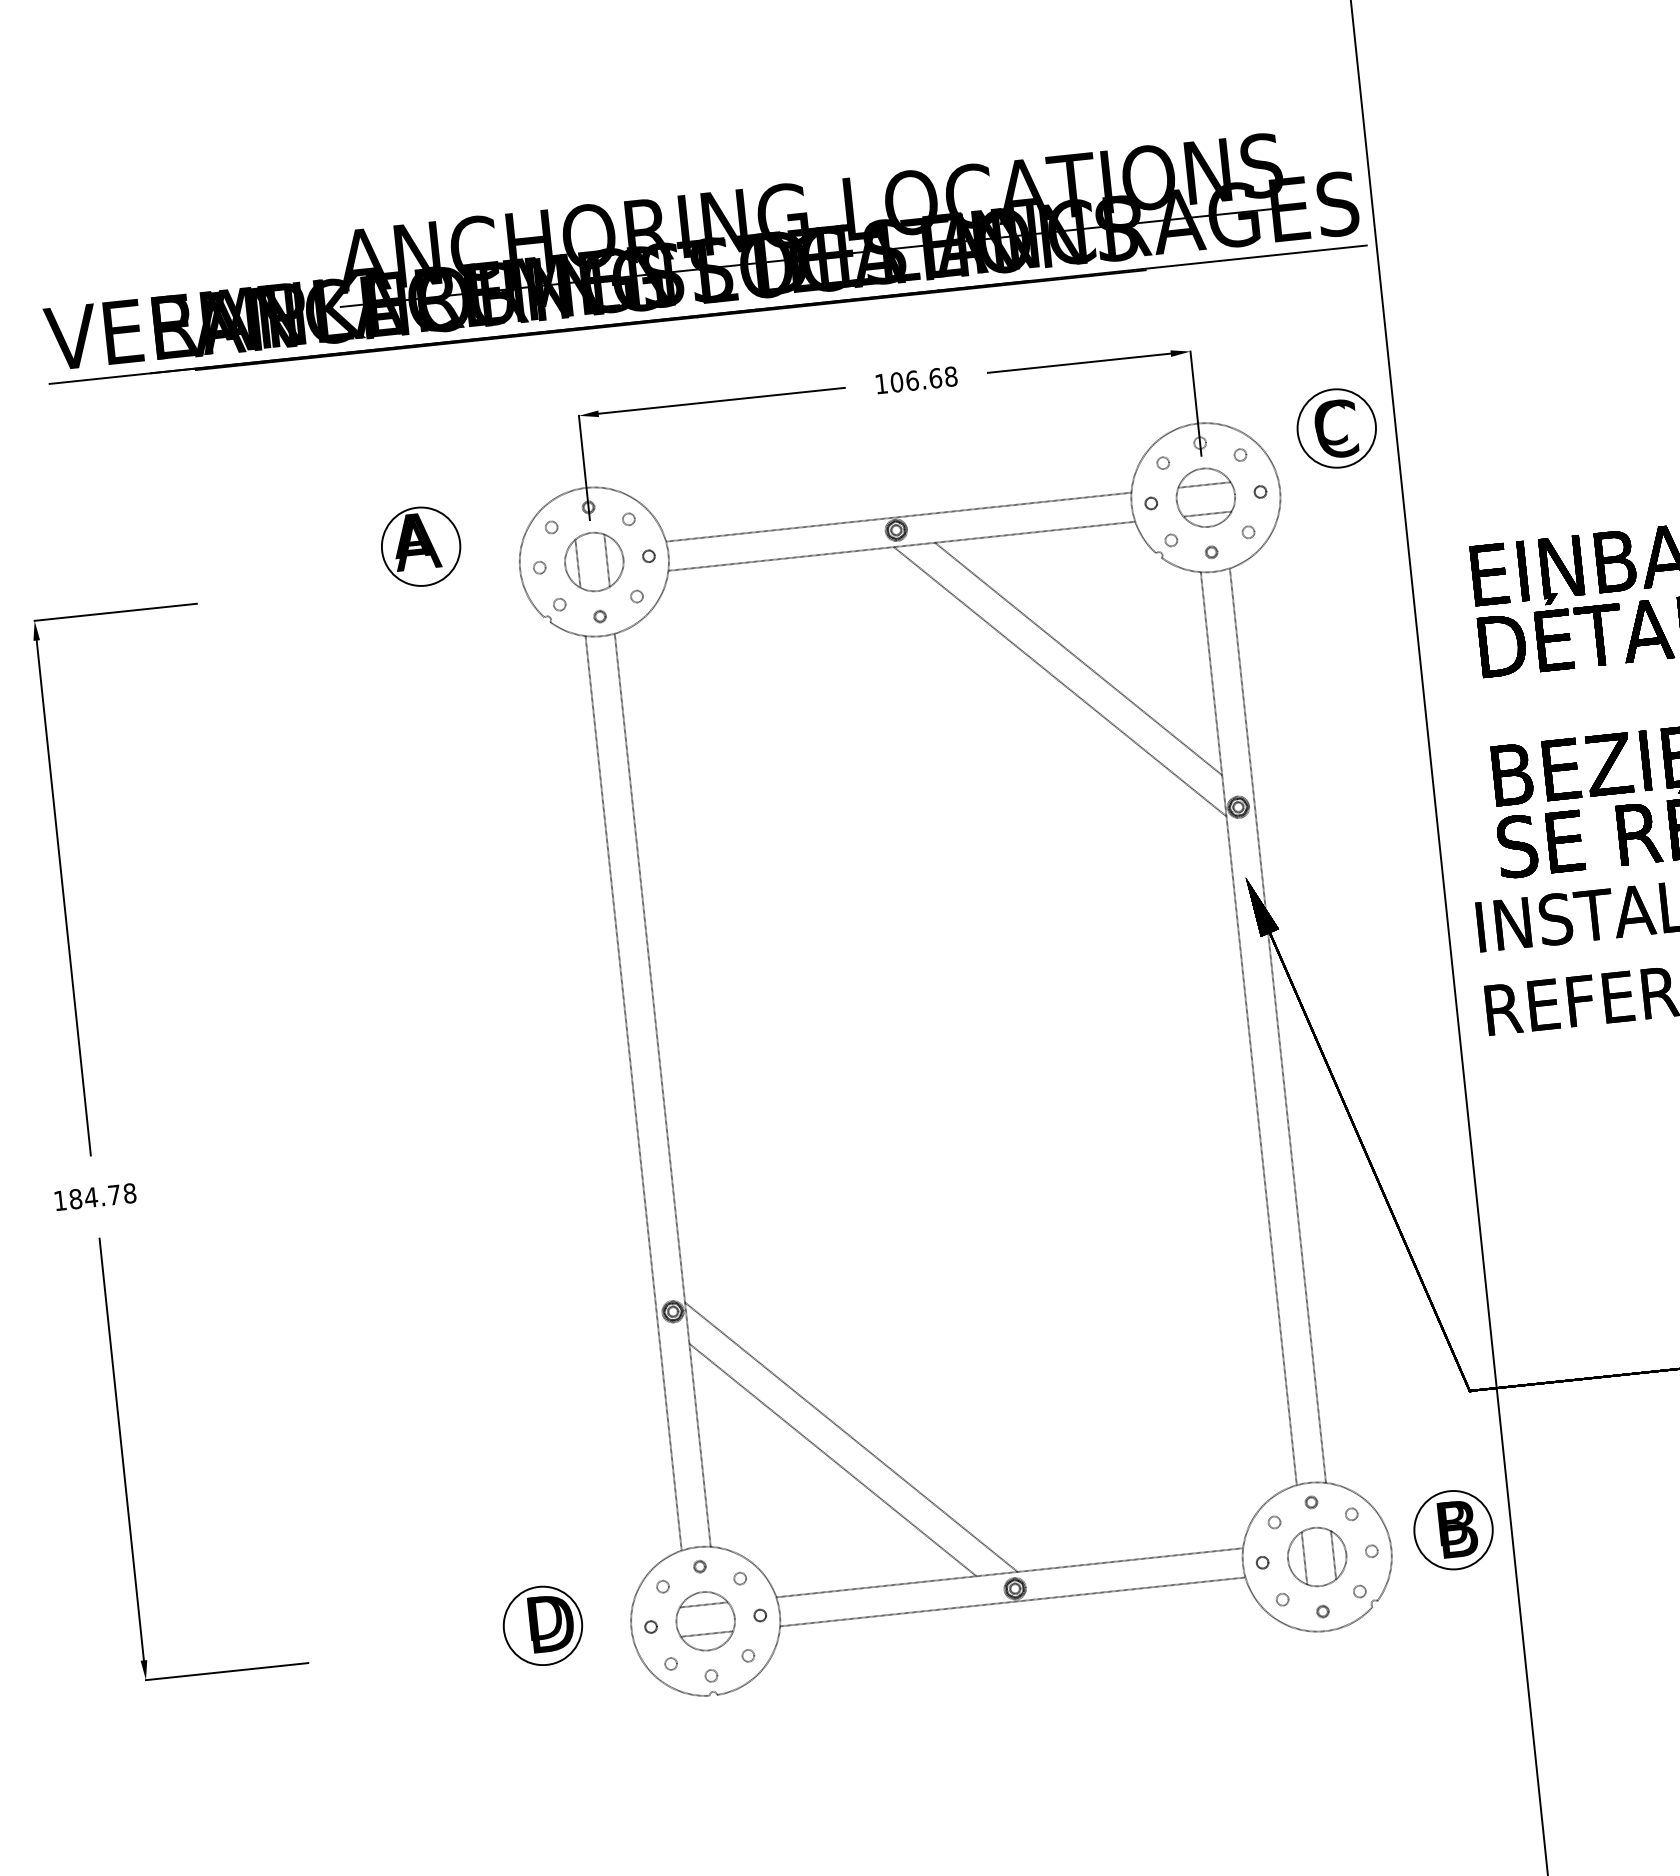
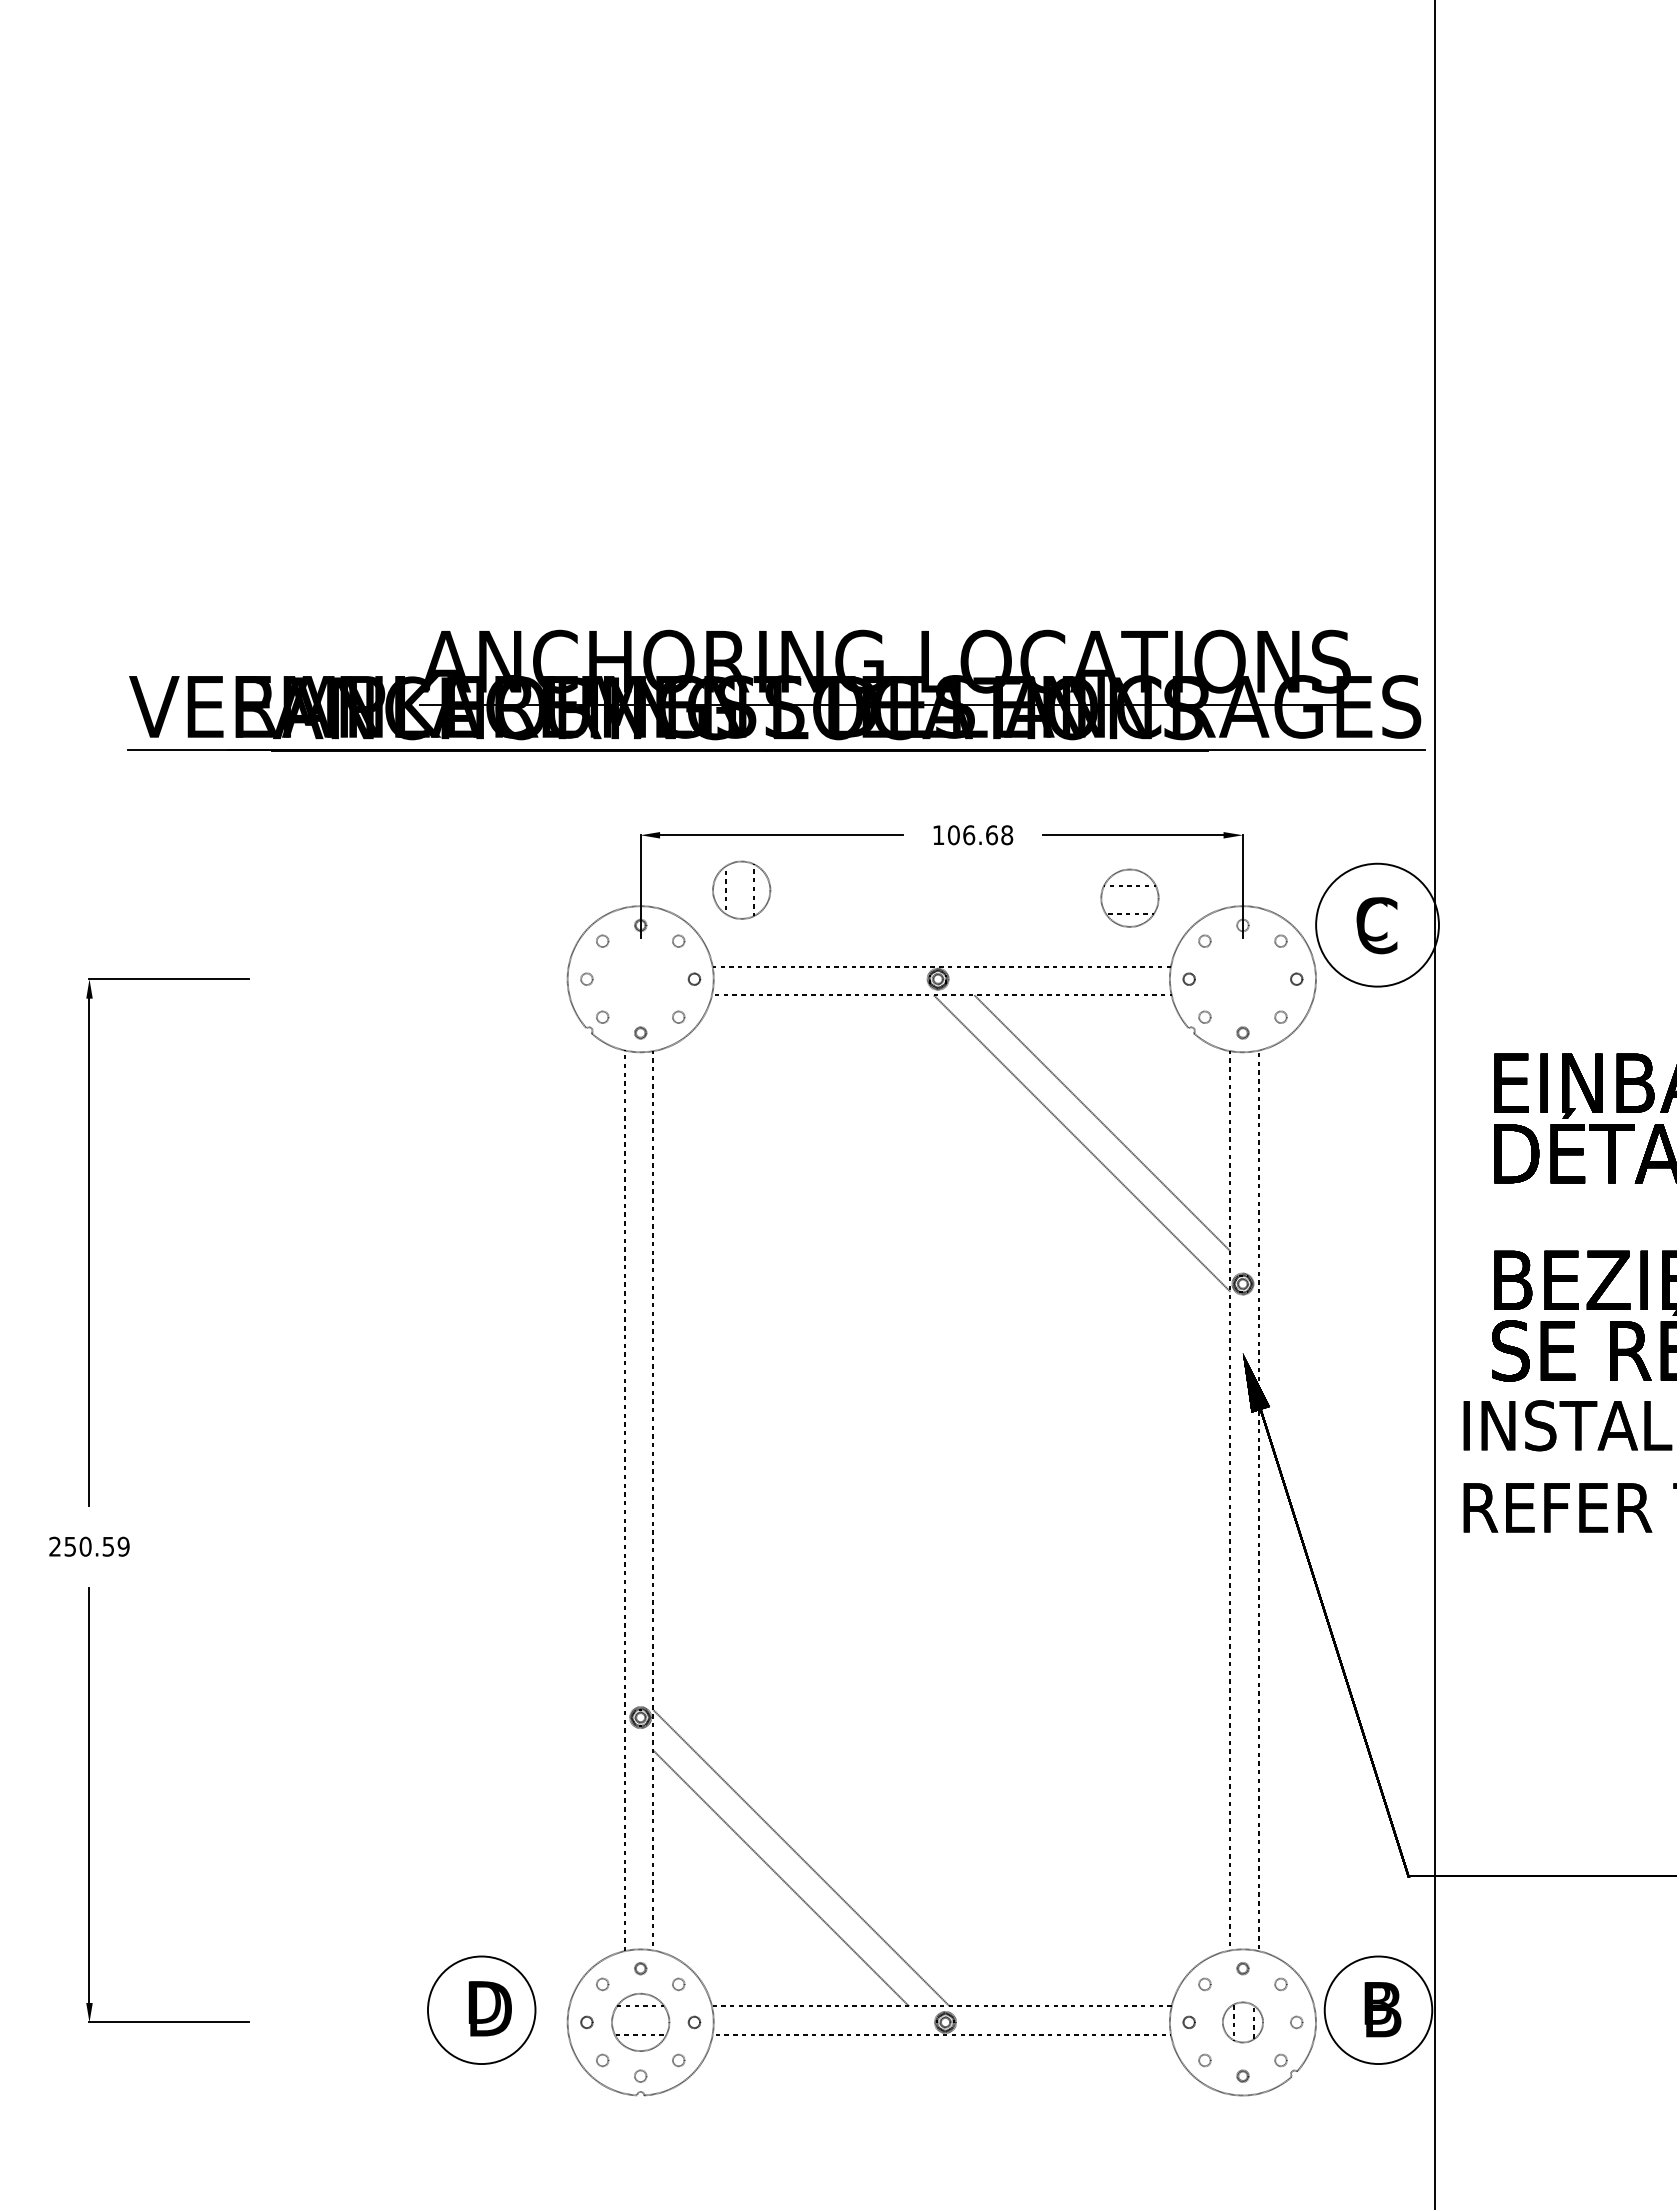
circle: (1336, 427) -> (1377, 924), size x1.6
part: (1205, 497) -> (1129, 897), moved
part: (421, 546) -> (473, 946), removed
part: (594, 561) -> (741, 889), moved
text: (95, 1196) -> (89, 1546), 184.78 -> 250.59
circle: (1453, 1529) -> (1378, 2009), size x1.4
part: (1316, 1557) -> (1242, 2022), size x0.7
circle: (542, 1625) -> (481, 2009), size x1.4

